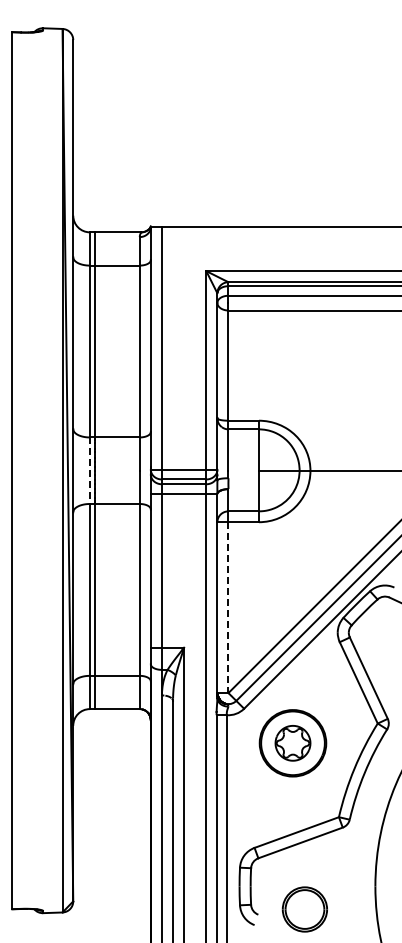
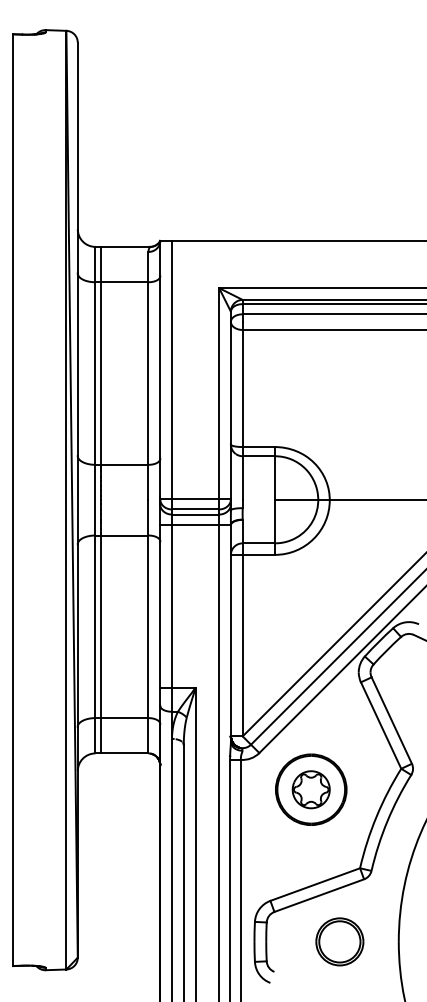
line: (89, 471) -> (95, 501), dashed -> solid
line: (228, 608) -> (242, 646), dashed -> solid
part: (304, 909) -> (339, 941), moved

